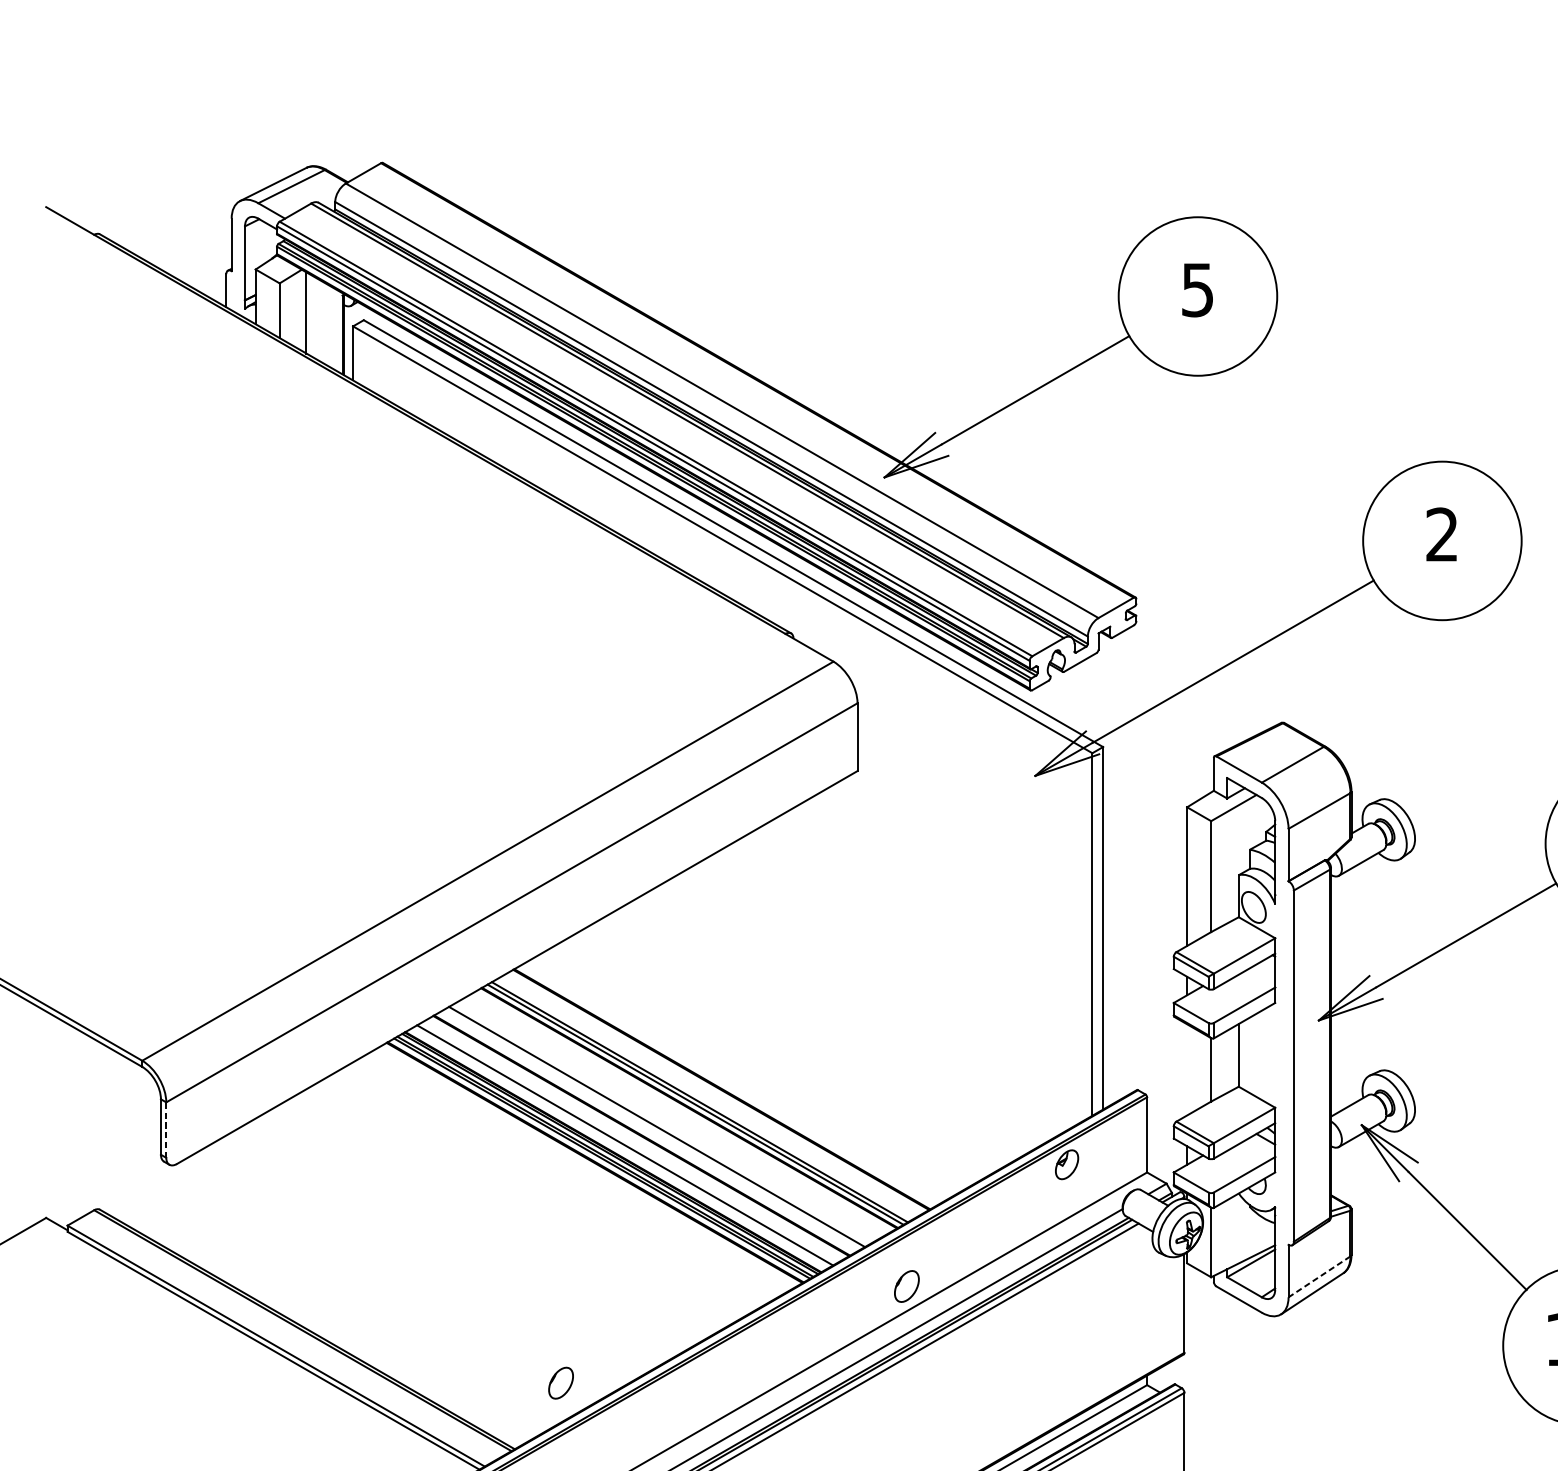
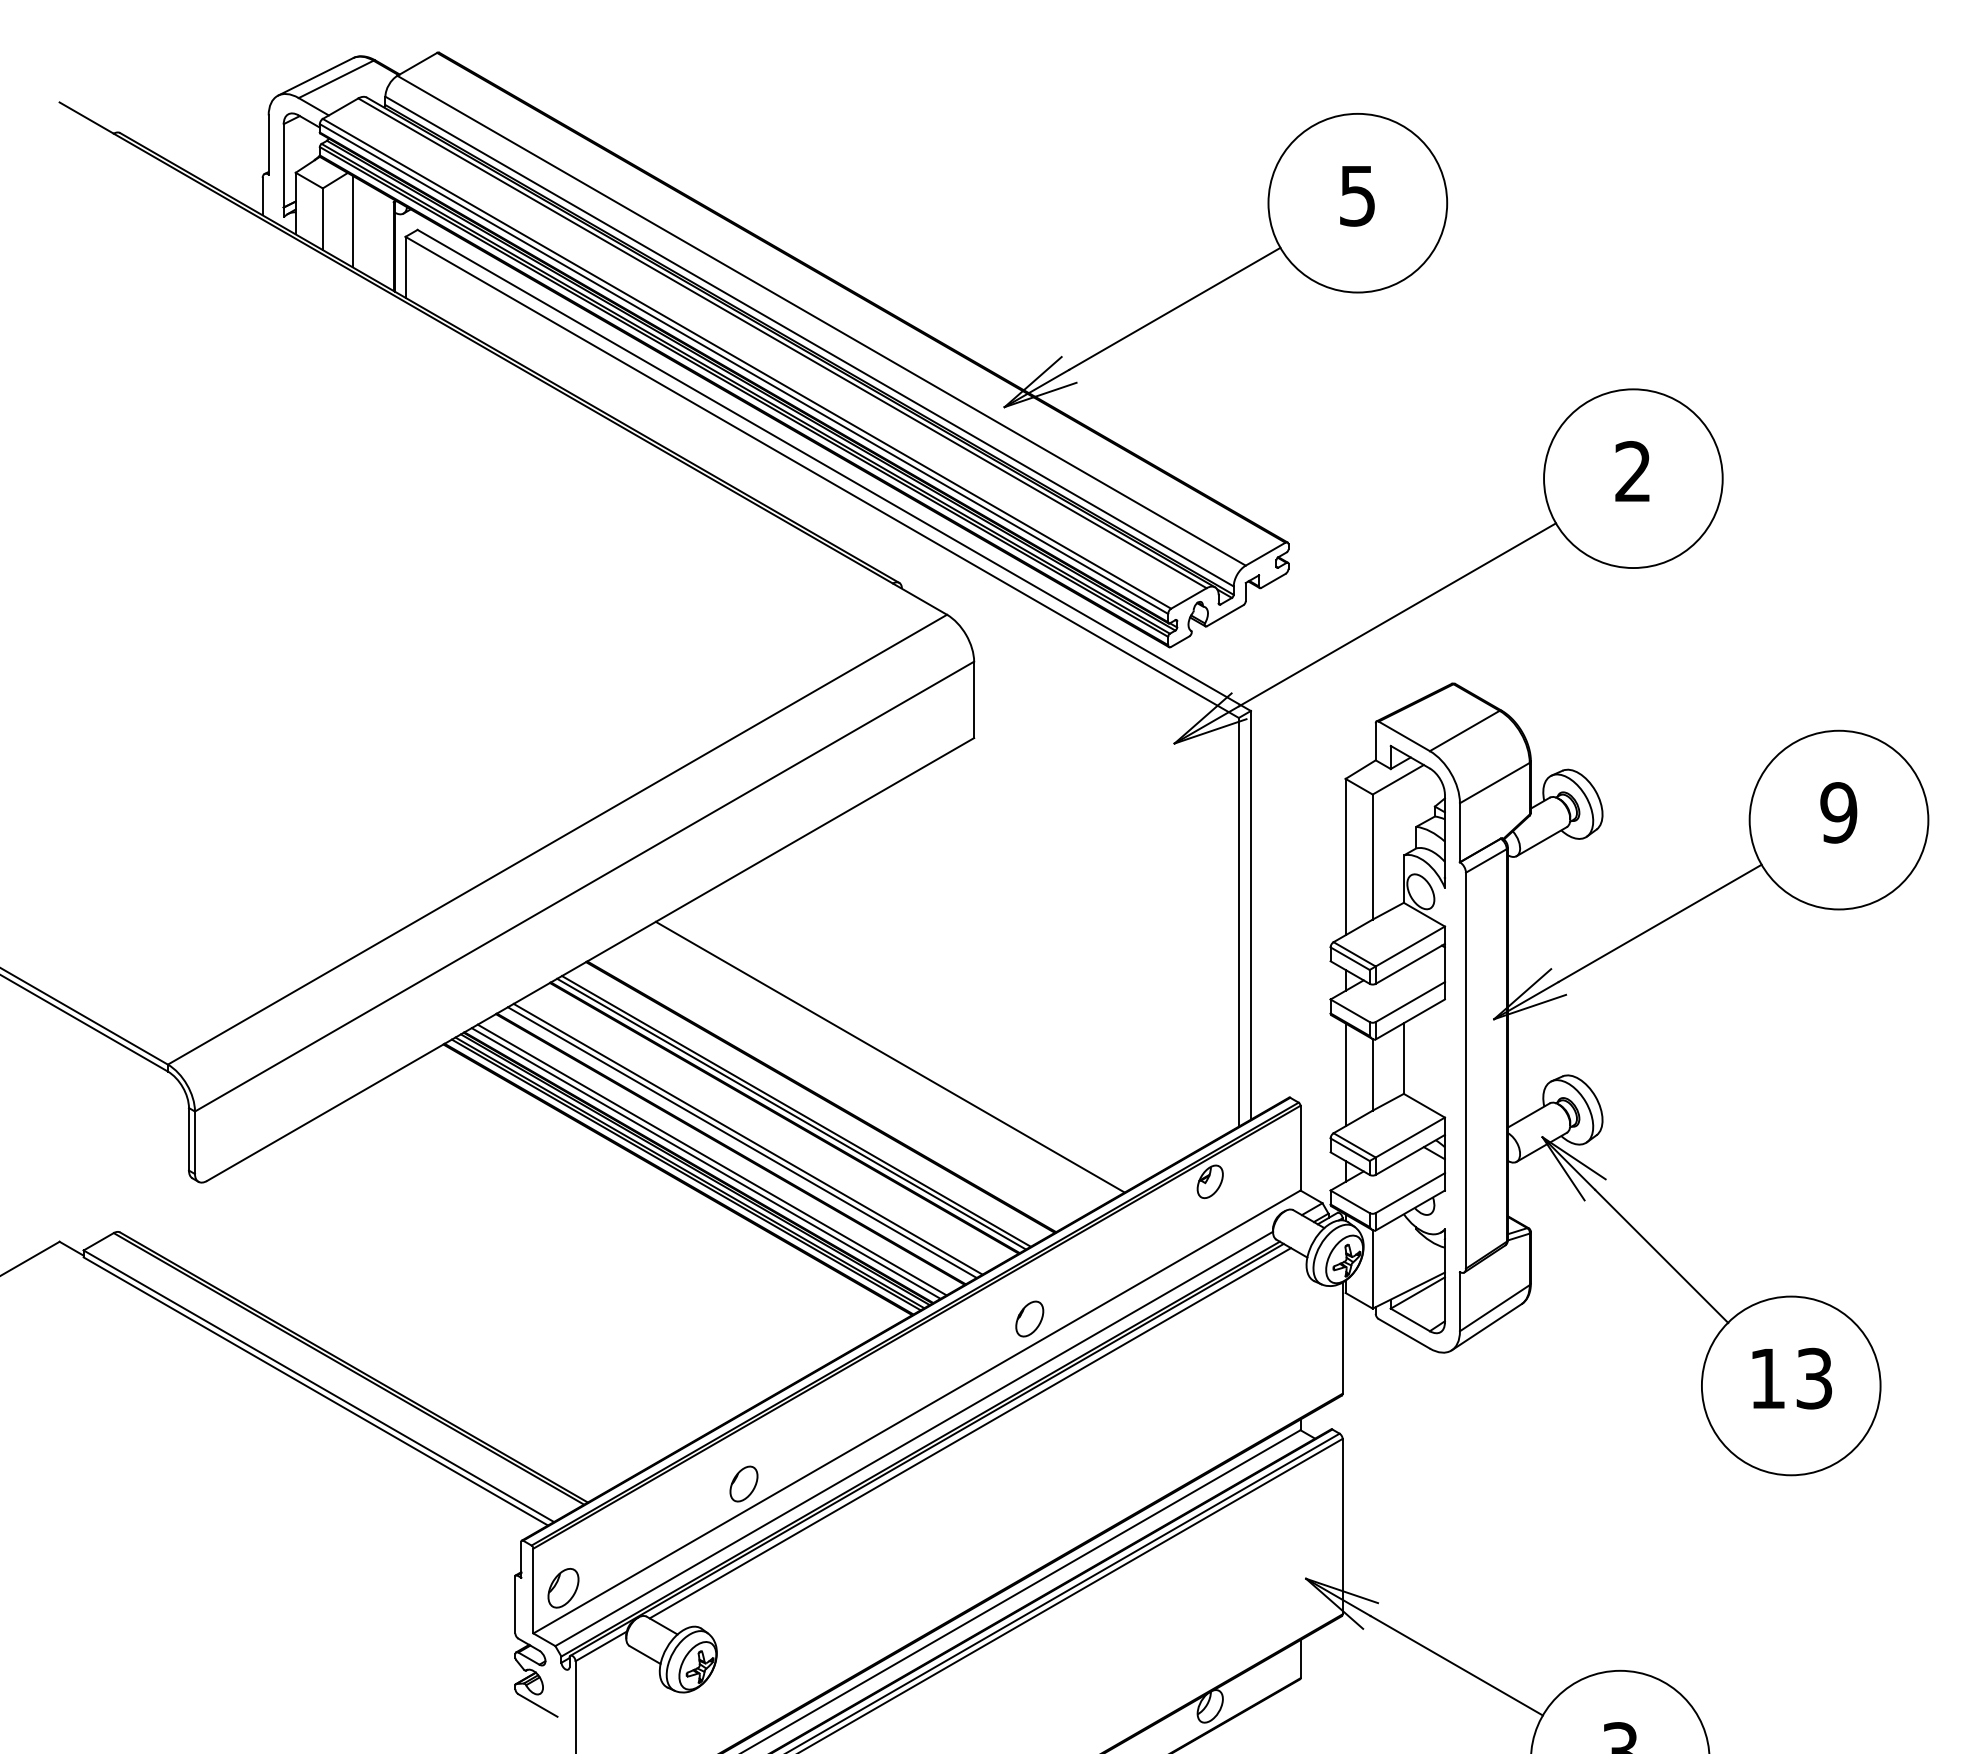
line: (782, 1053) -> (889, 1056), added
line: (1187, 1069) -> (1345, 1074), added
line: (166, 1129) -> (195, 1142), dashed -> solid
line: (651, 1129) -> (741, 1142), added
line: (619, 1148) -> (705, 1163), added
line: (1319, 1277) -> (1494, 1308), dashed -> solid
part: (560, 1382) -> (743, 1483), moved

